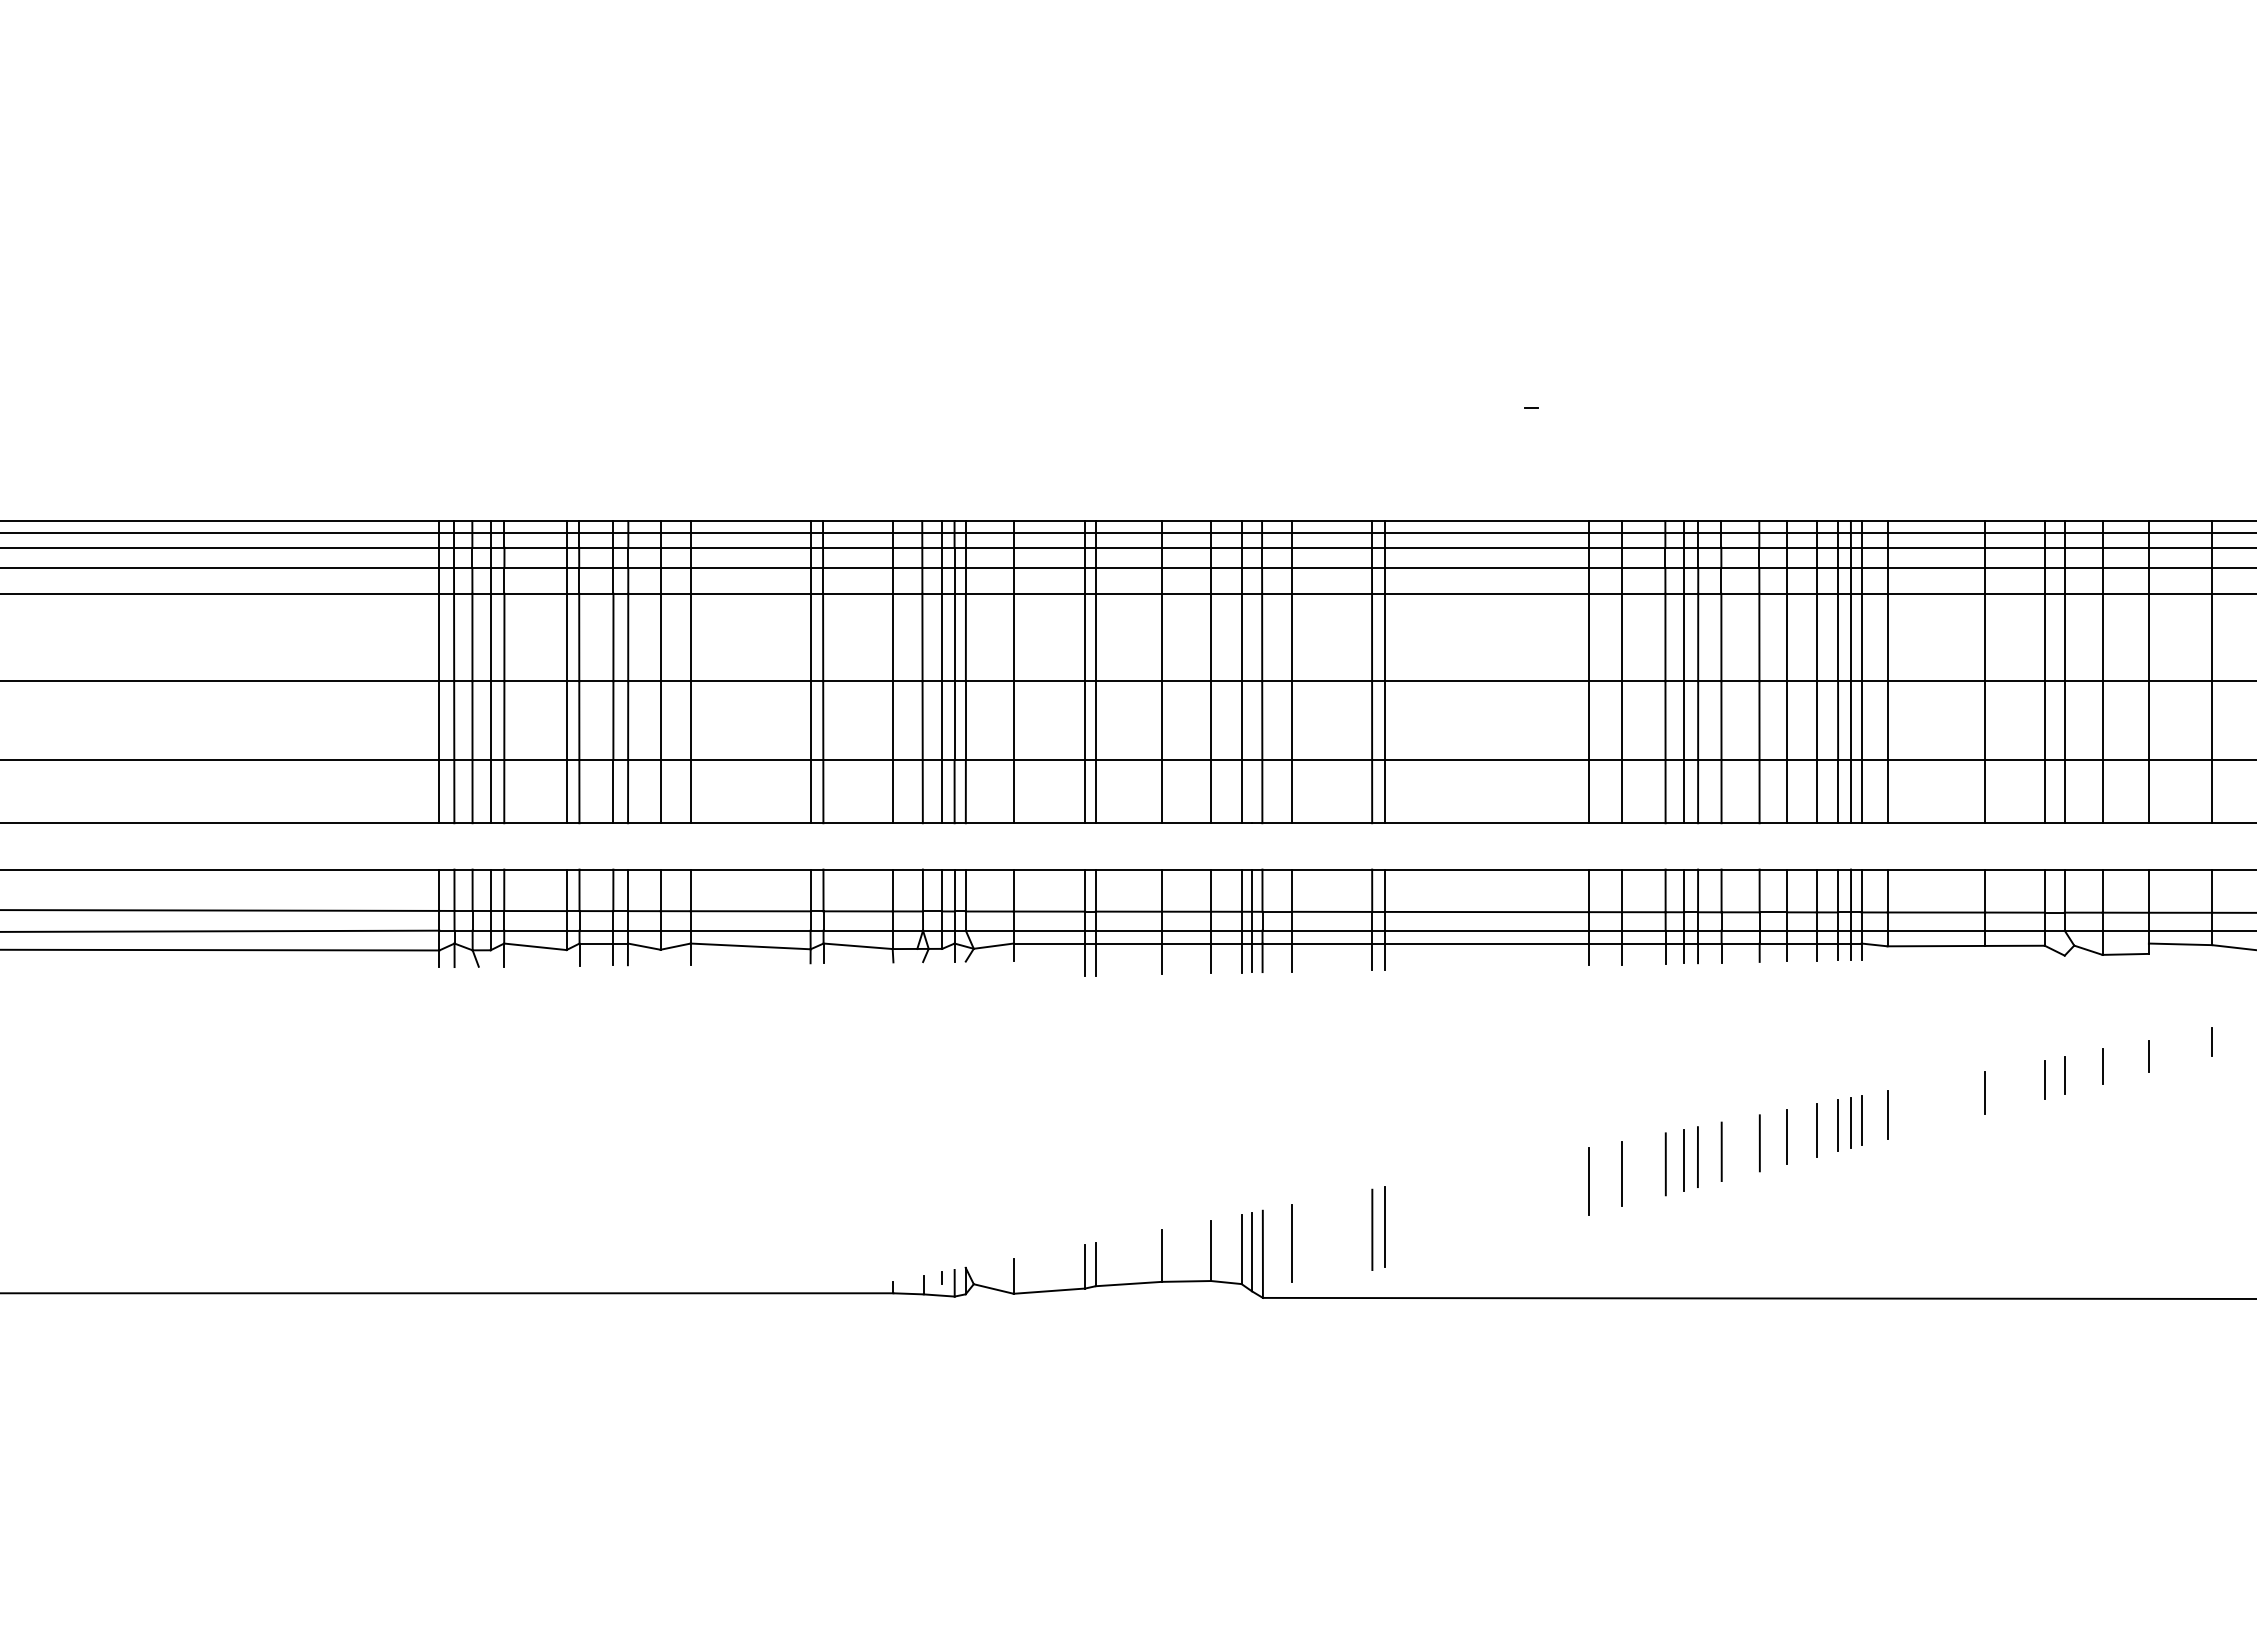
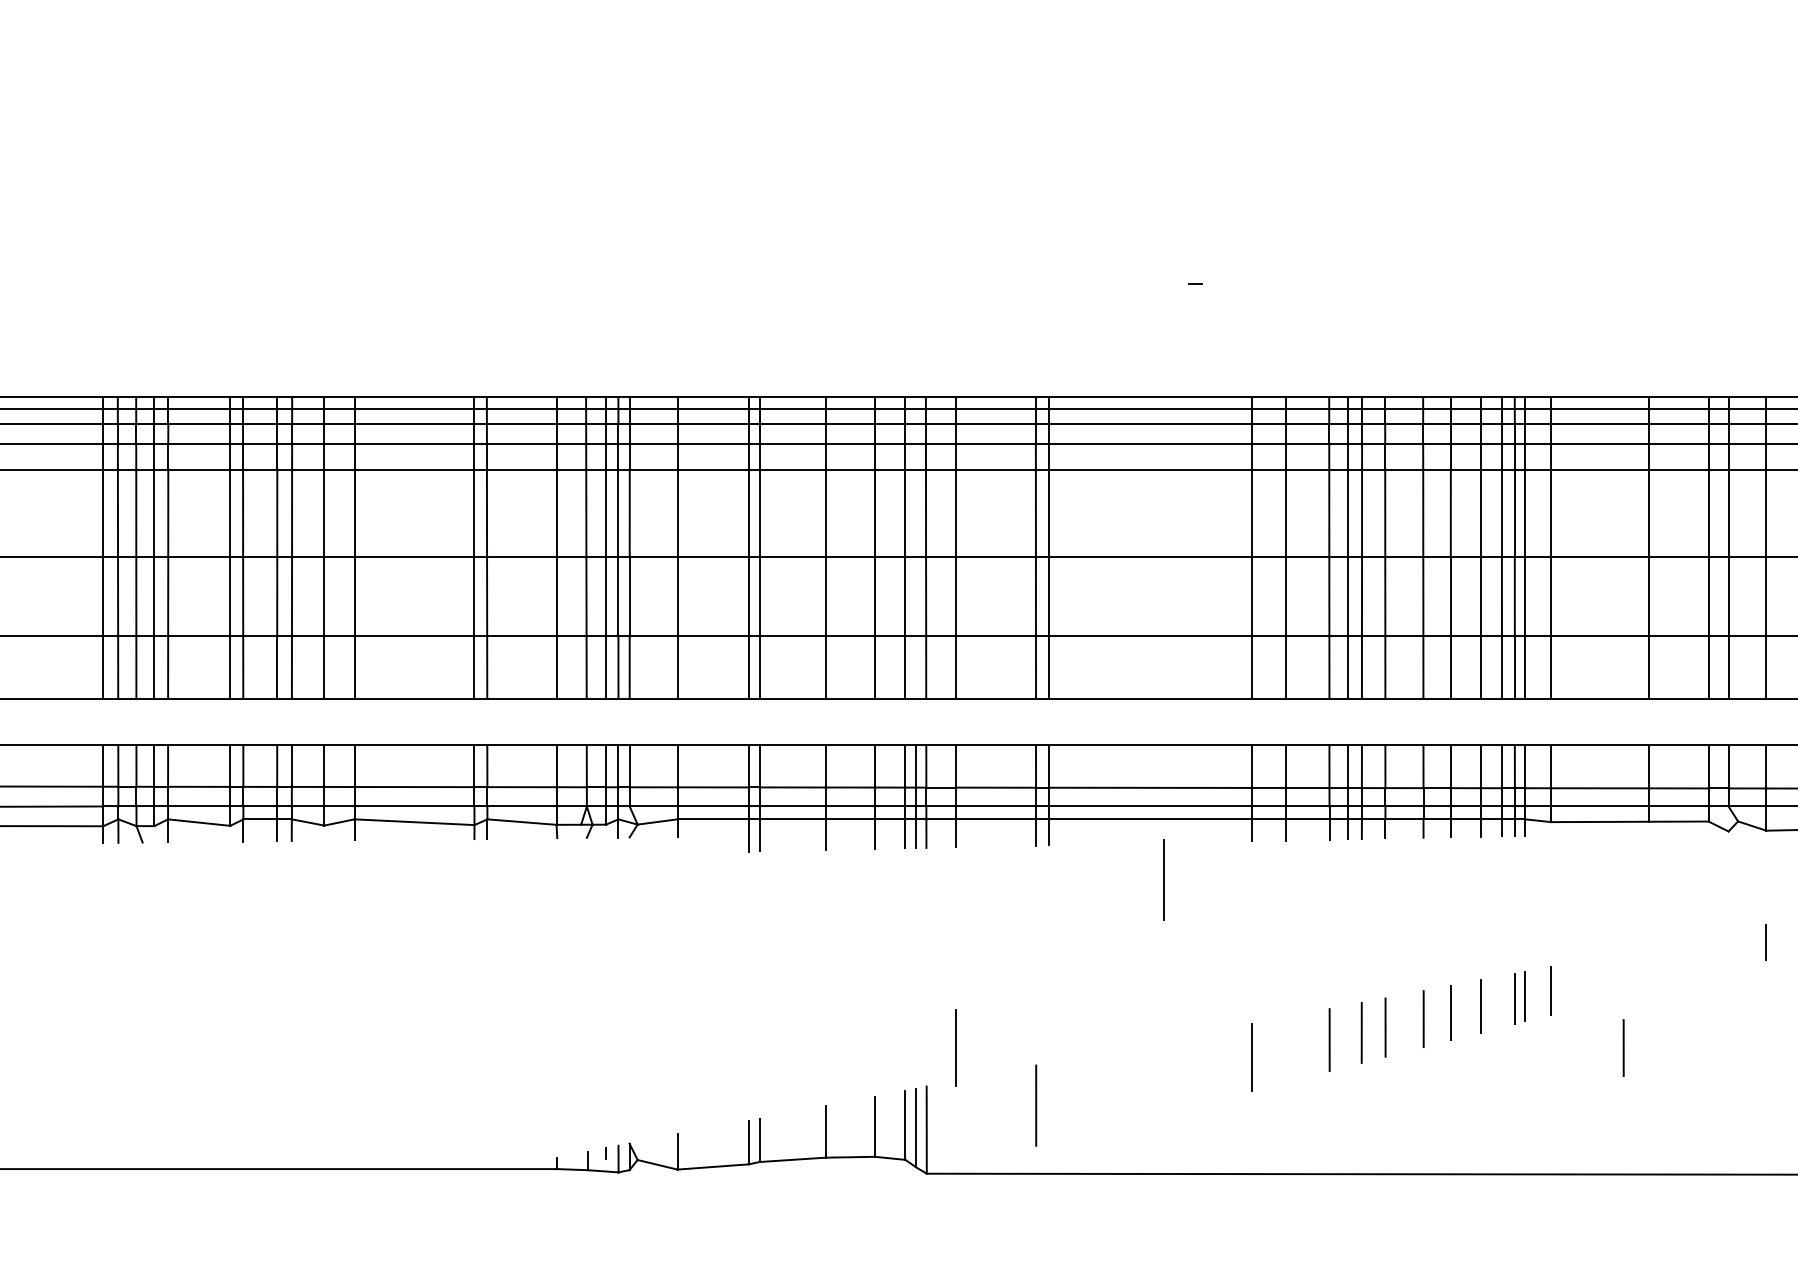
line: (2064, 1074) -> (1728, 950), removed
line: (2044, 1079) -> (1708, 955), removed
line: (1985, 1092) -> (1649, 968), removed
line: (1838, 1125) -> (1502, 1001), removed
line: (1683, 1160) -> (1347, 1036), removed
line: (1959, 1172) -> (1623, 1048), added
line: (1621, 1173) -> (1285, 1049), removed
line: (1384, 1226) -> (1163, 879), moved
line: (1291, 1243) -> (955, 1048), moved

